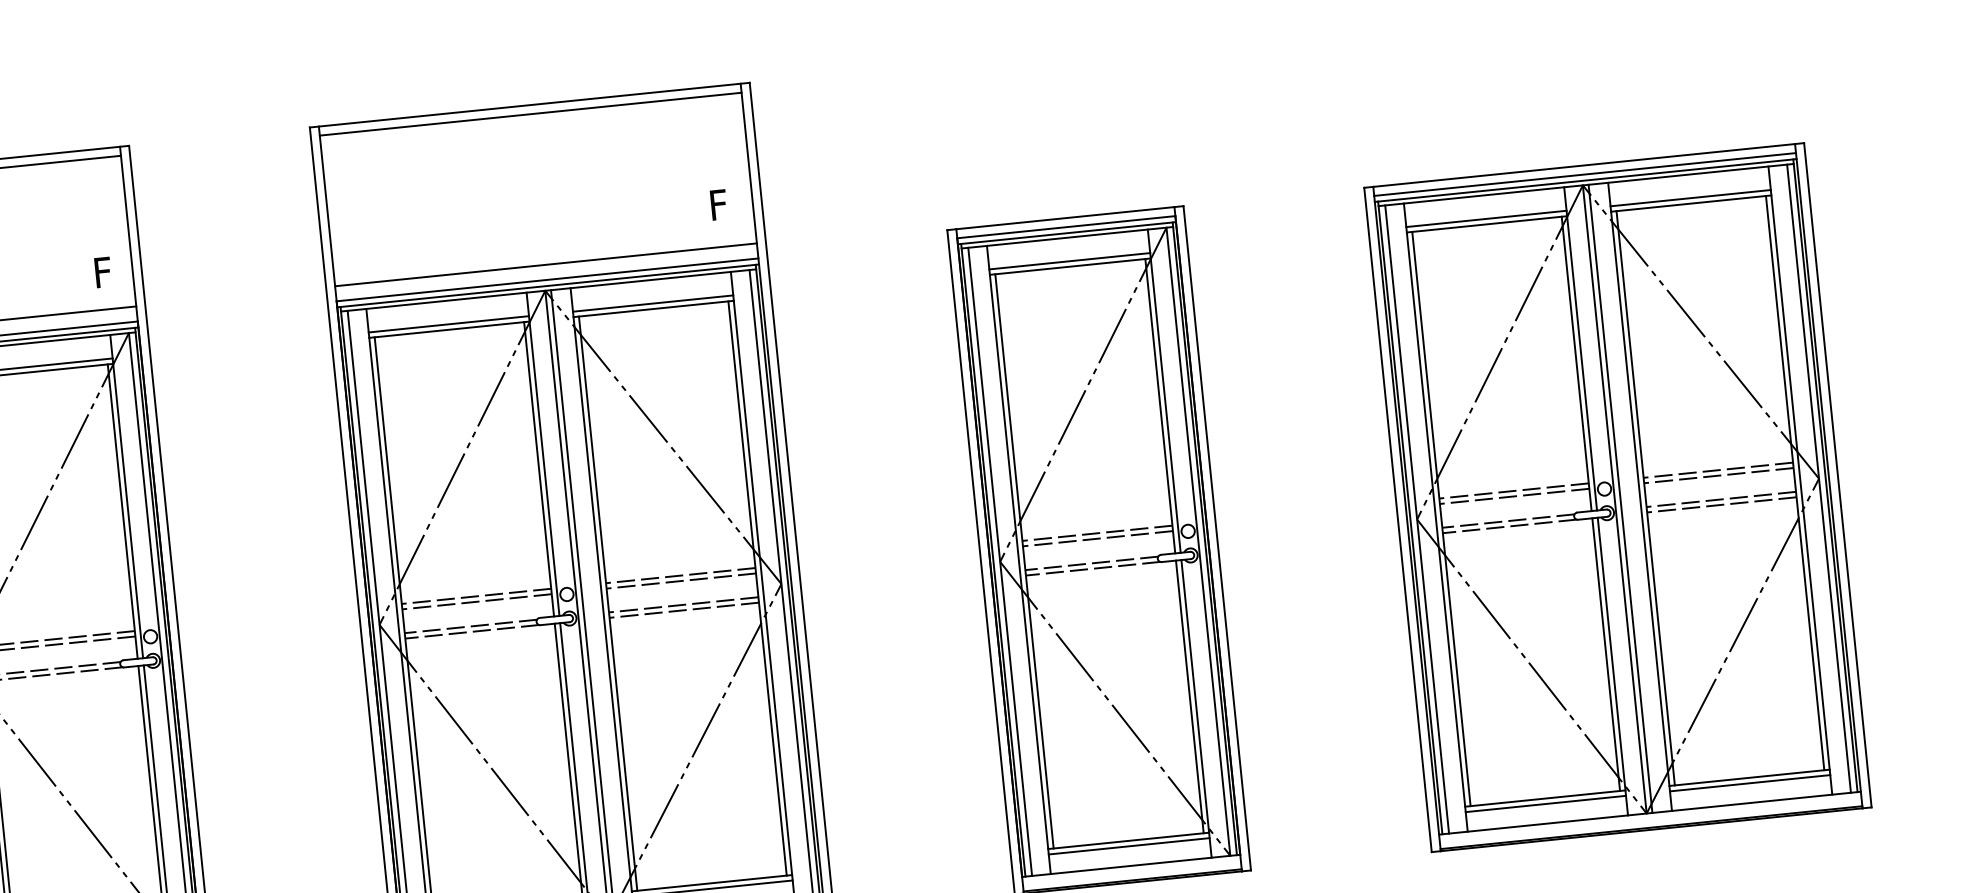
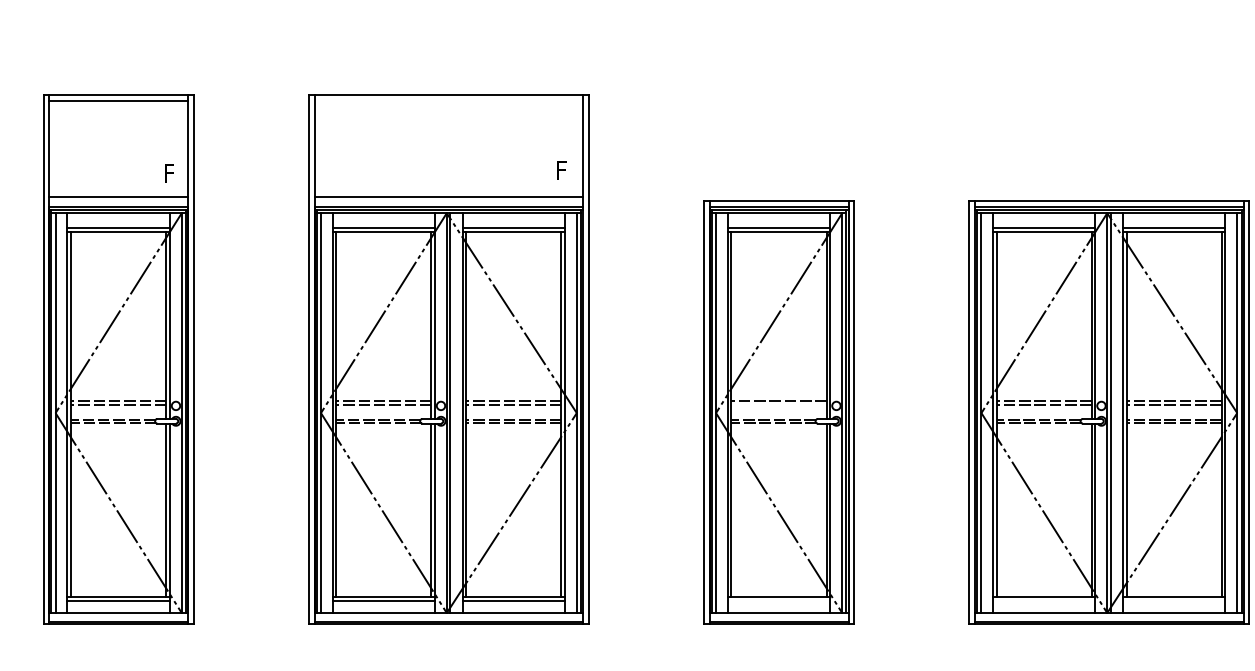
line: (530, 114) -> (448, 101), removed
line: (1096, 538) -> (778, 404), removed
line: (1750, 783) -> (1174, 600), removed
line: (1546, 803) -> (1044, 600), removed
line: (1128, 846) -> (778, 600), removed

